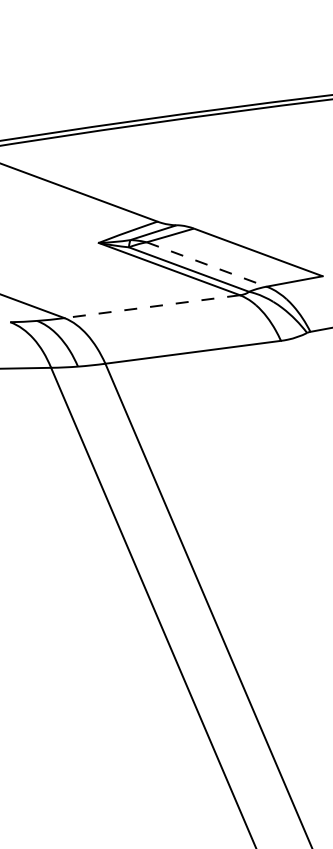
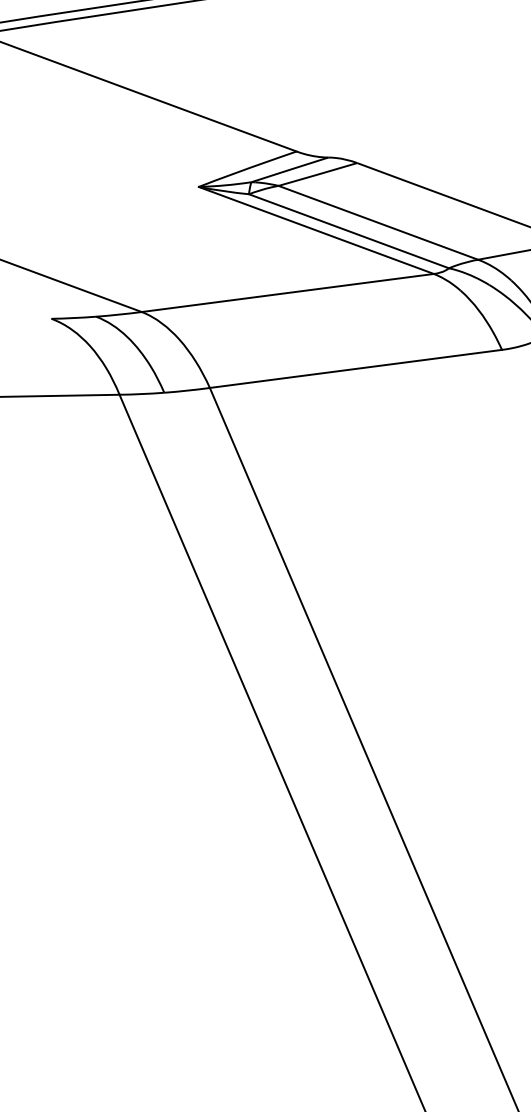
line: (206, 264) -> (378, 222), dashed -> solid
line: (152, 306) -> (288, 292), dashed -> solid

